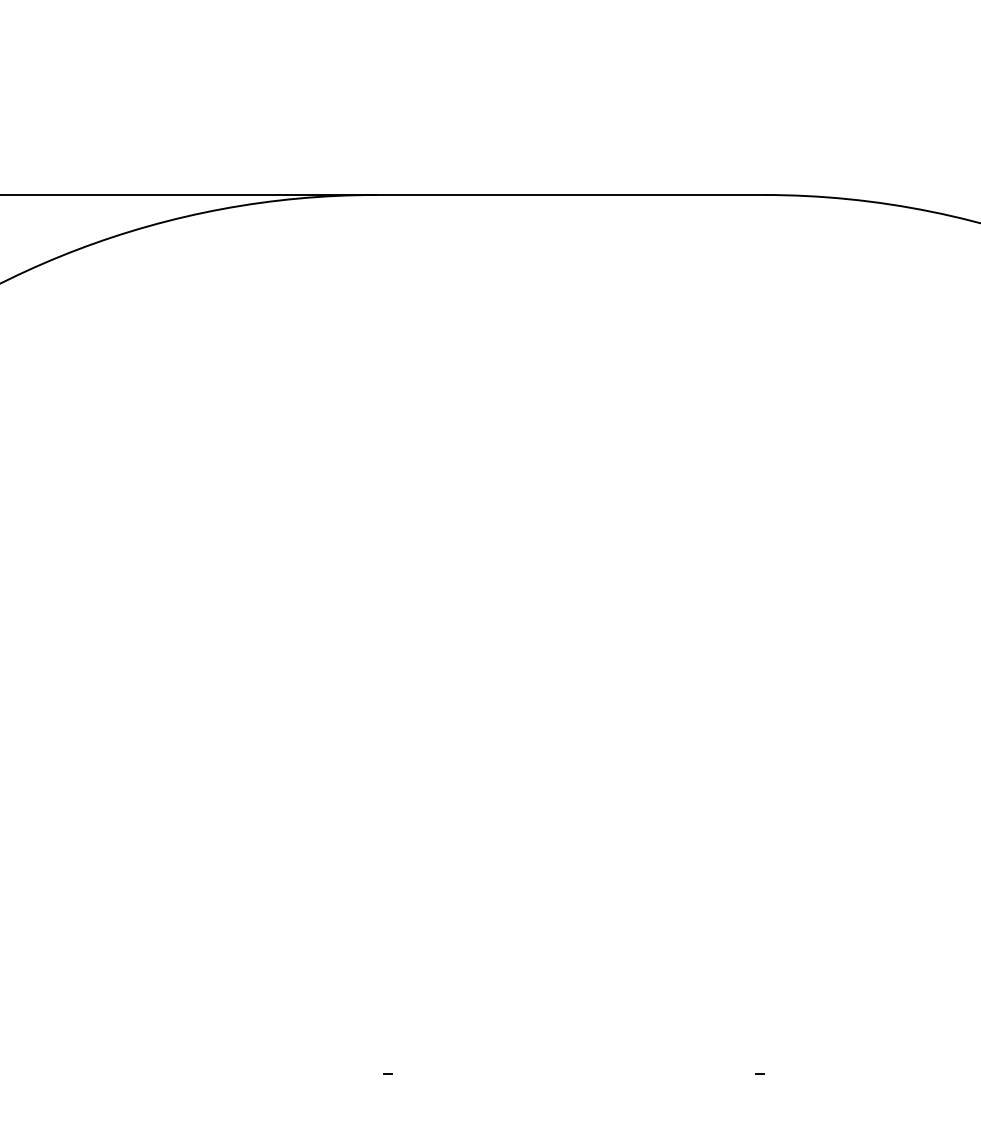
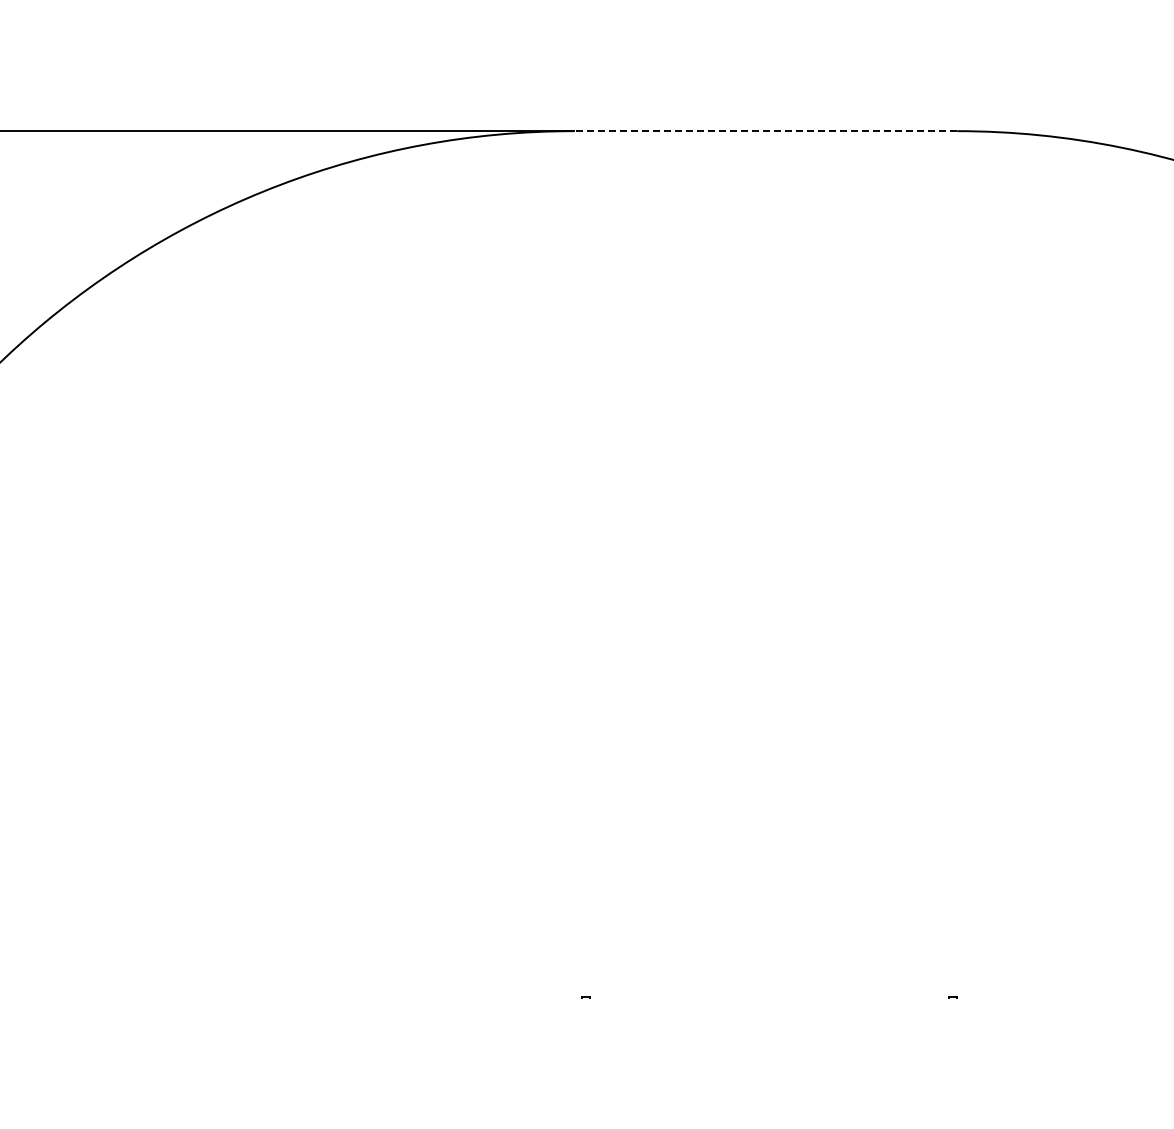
line: (570, 195) -> (765, 131), solid -> dashed

